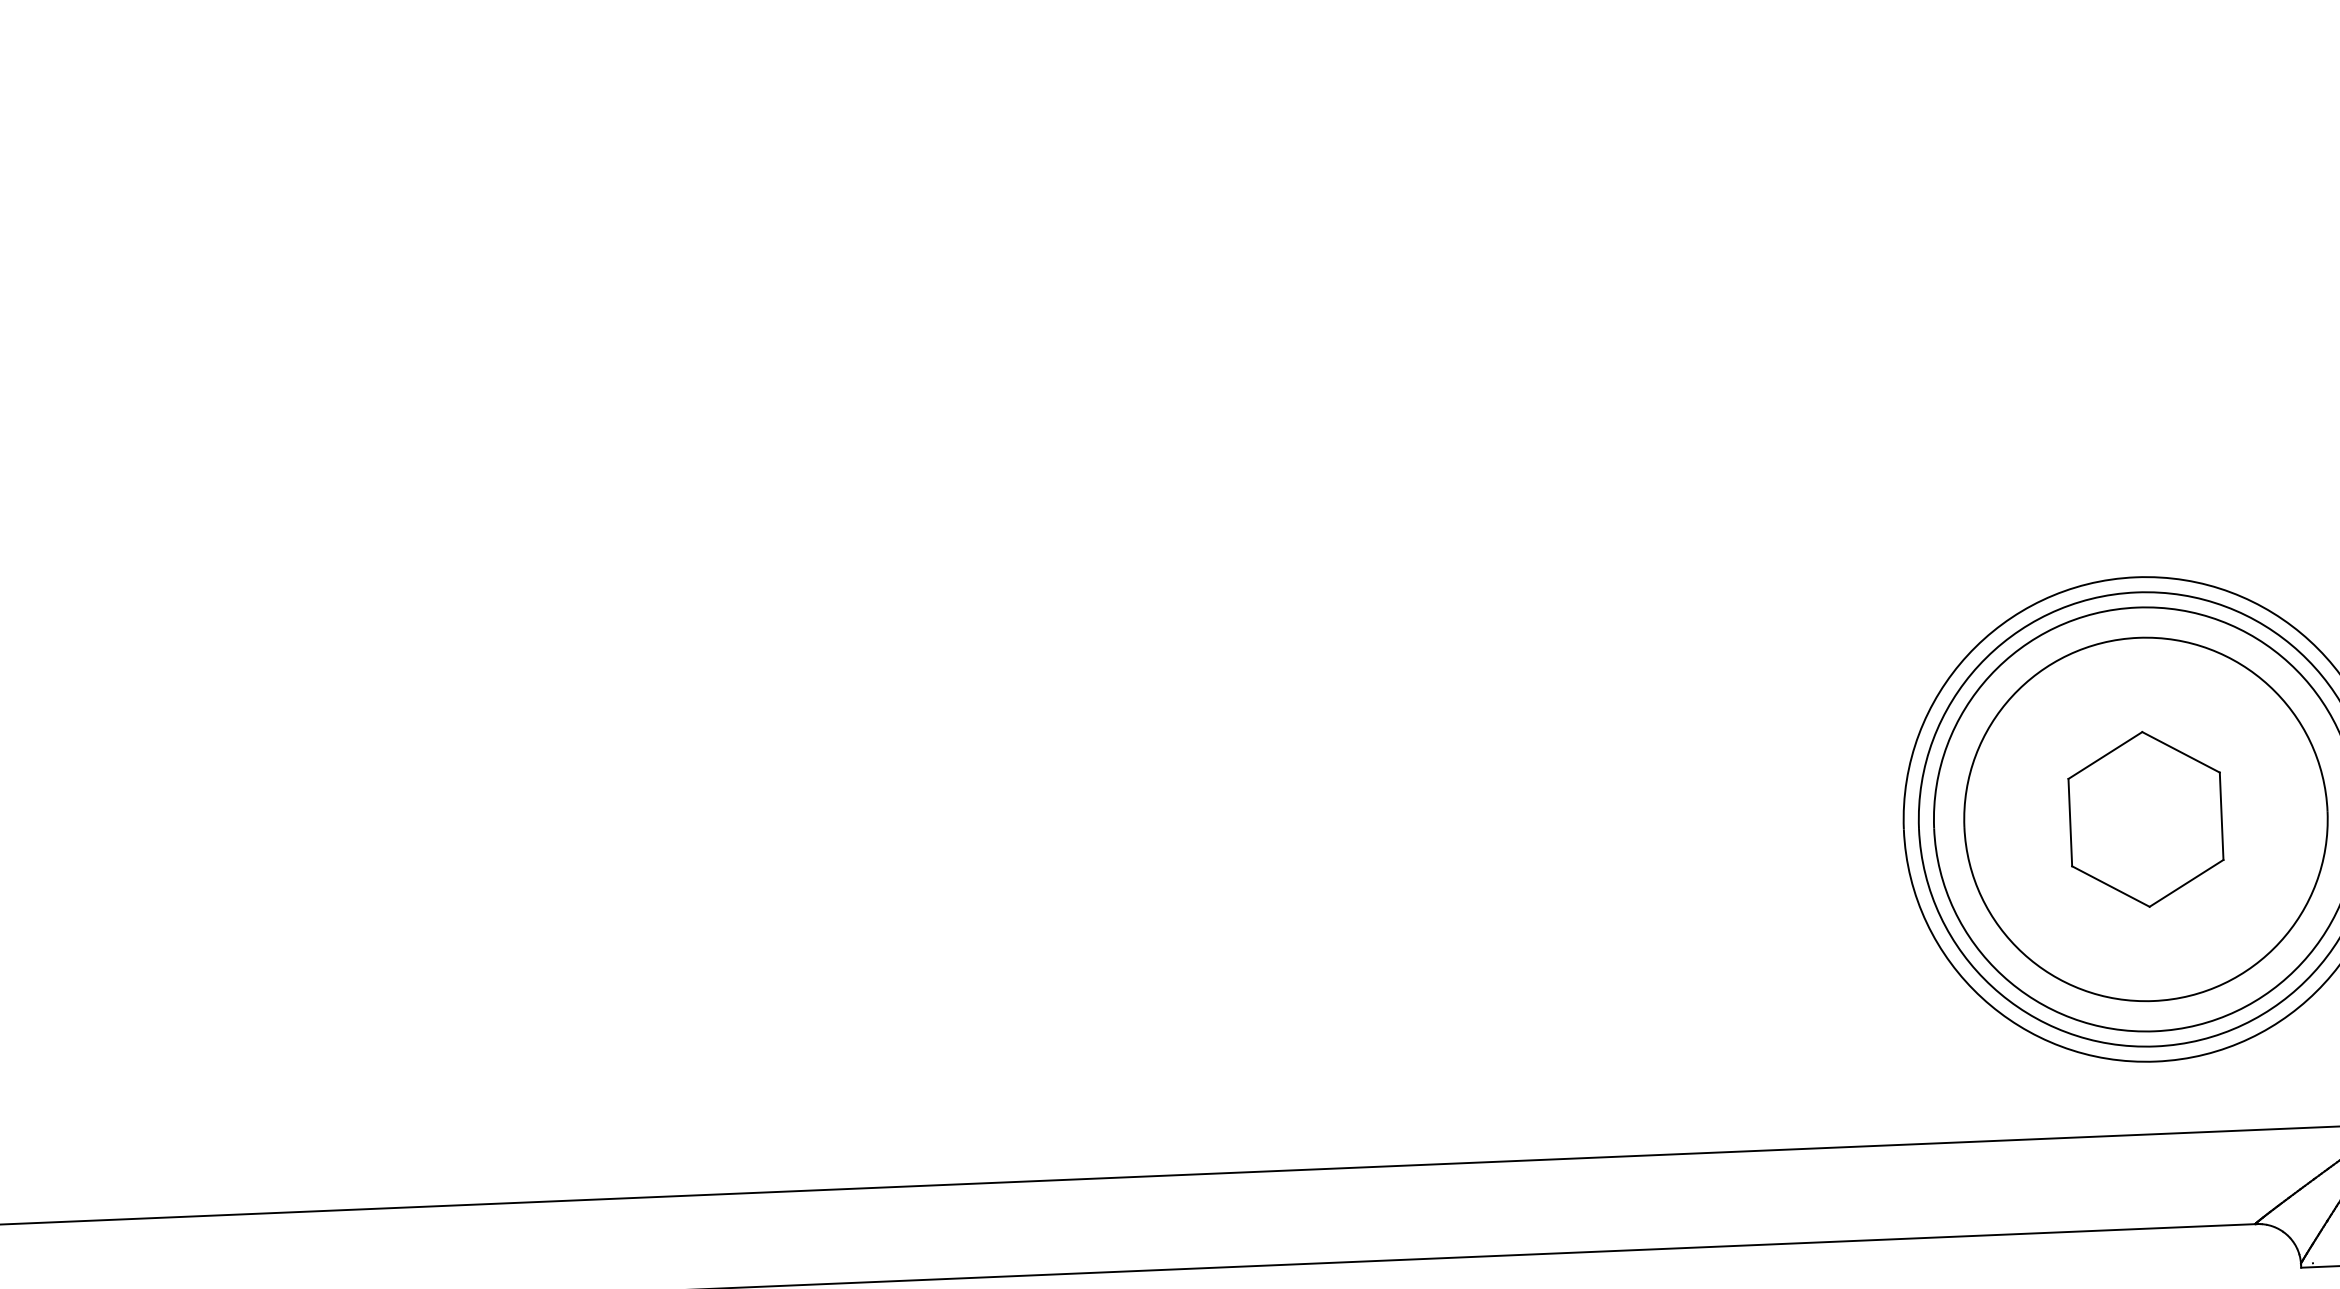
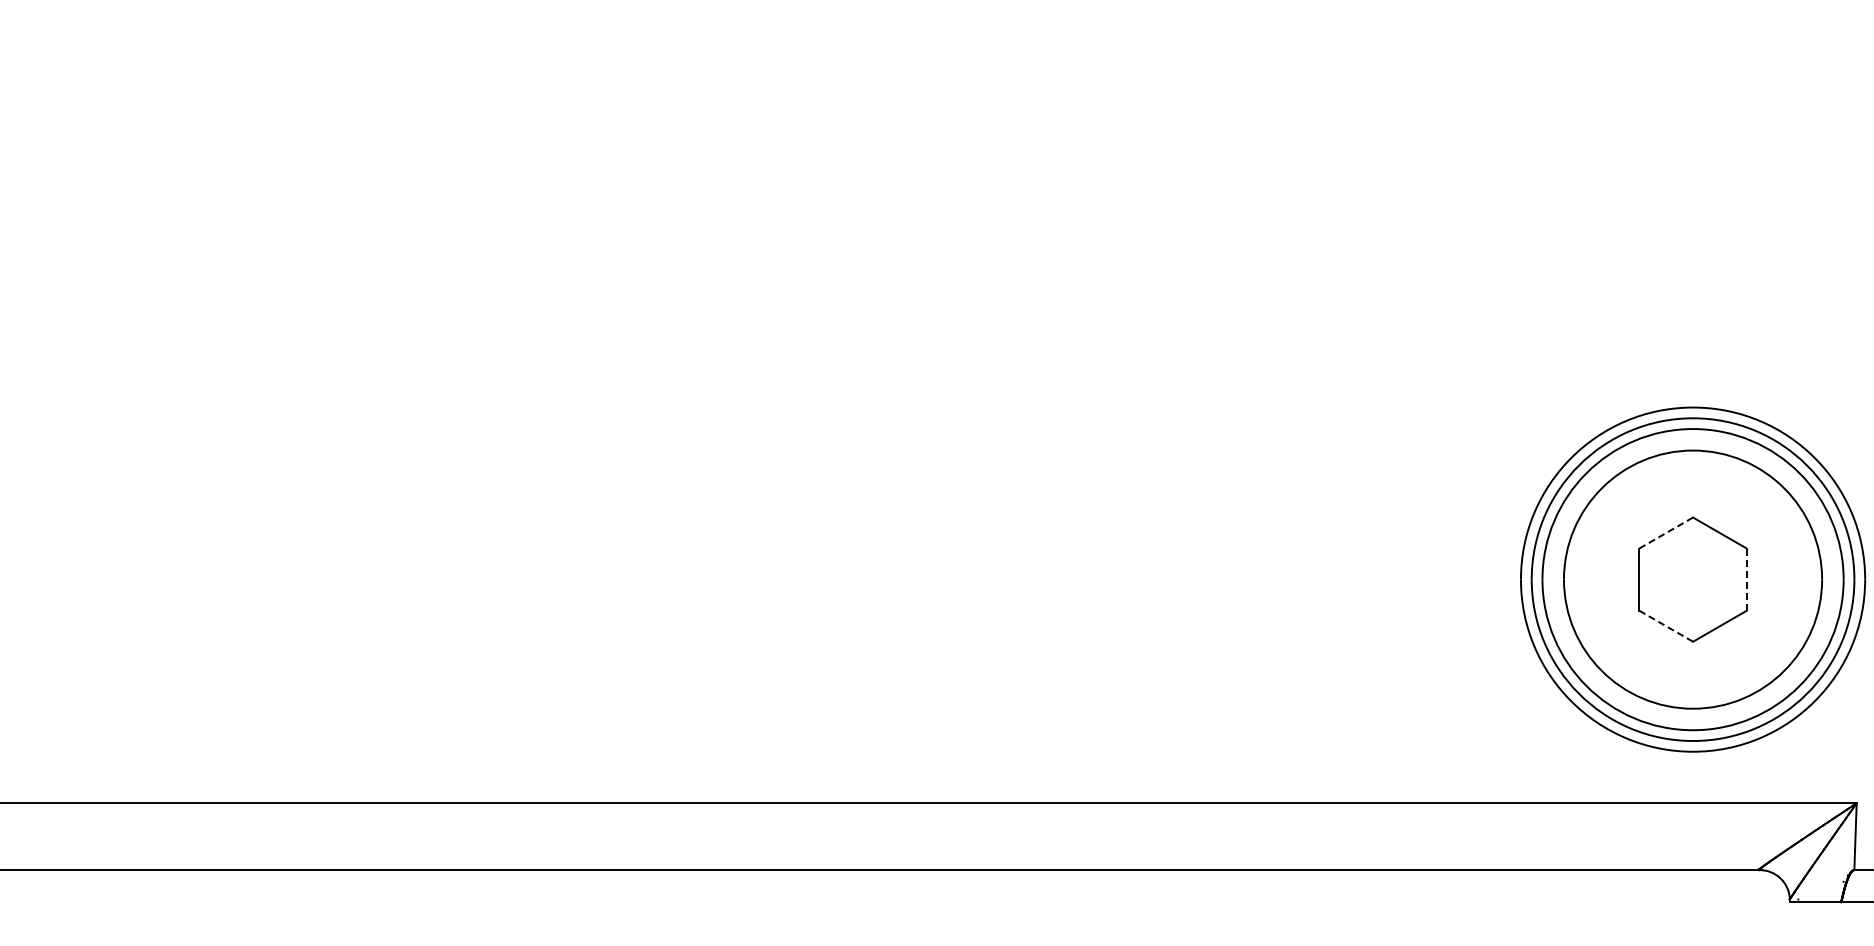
line: (2104, 756) -> (1665, 533), solid -> dashed
line: (2221, 816) -> (1746, 579), solid -> dashed
line: (2111, 886) -> (1666, 626), solid -> dashed

